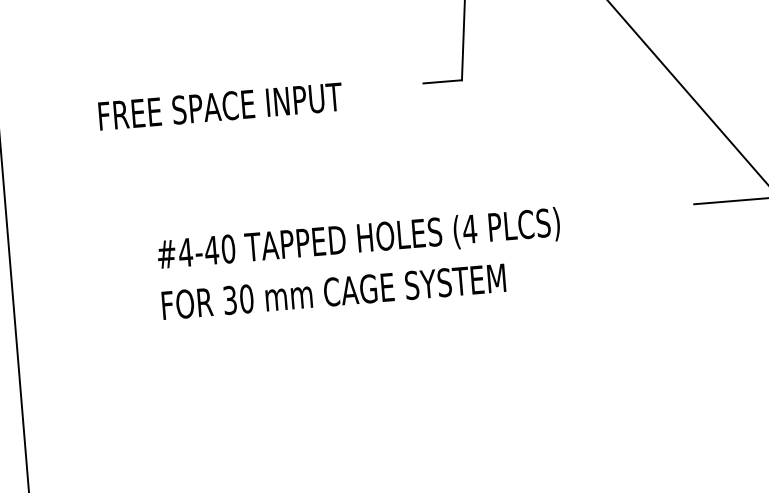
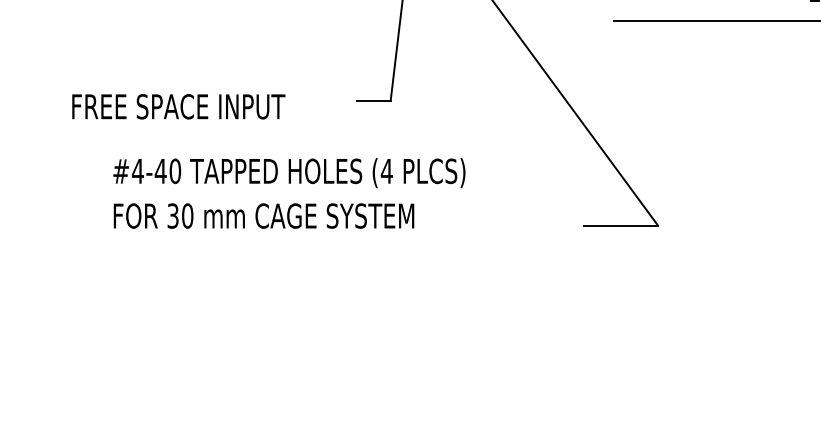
text: (360, 263) -> (289, 193), moved

